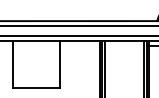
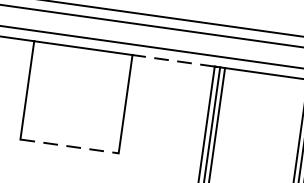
line: (79, 41) -> (172, 61), solid -> dashed
line: (36, 88) -> (69, 147), solid -> dashed

